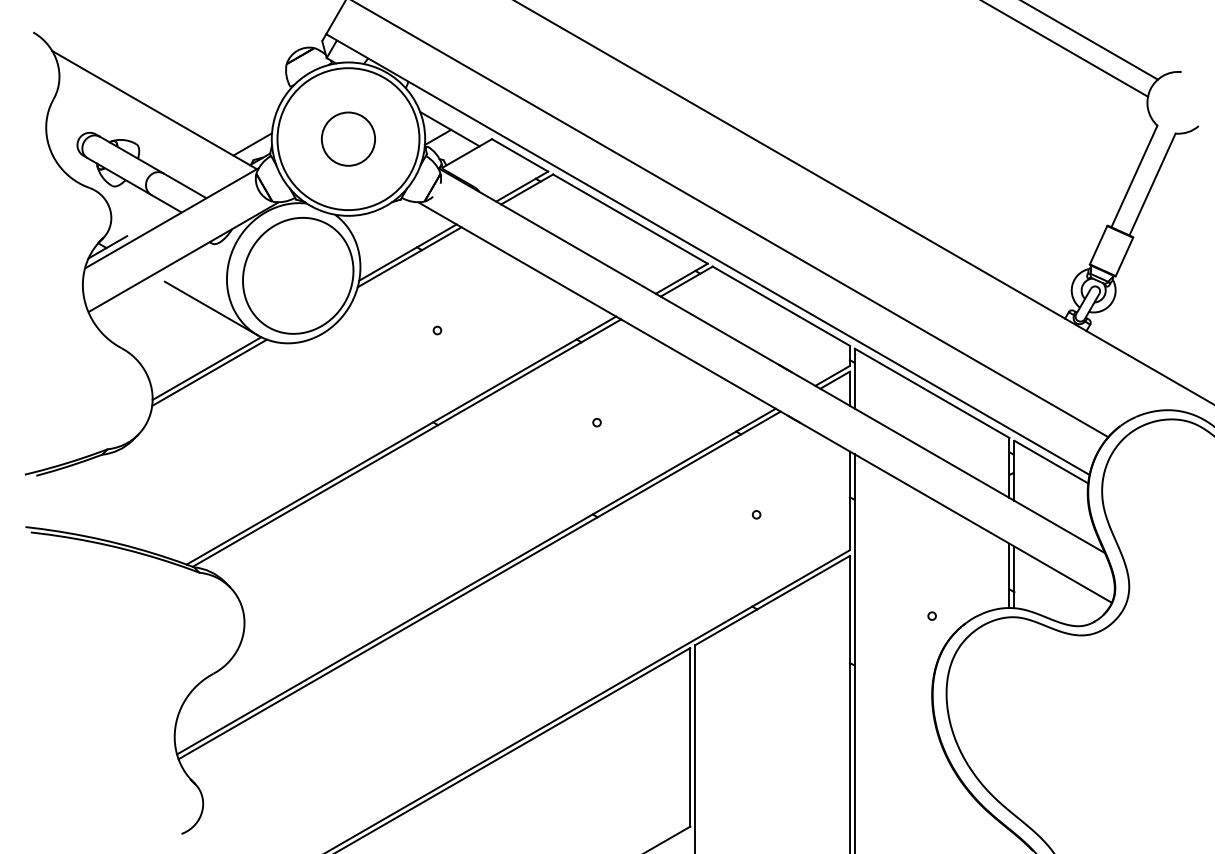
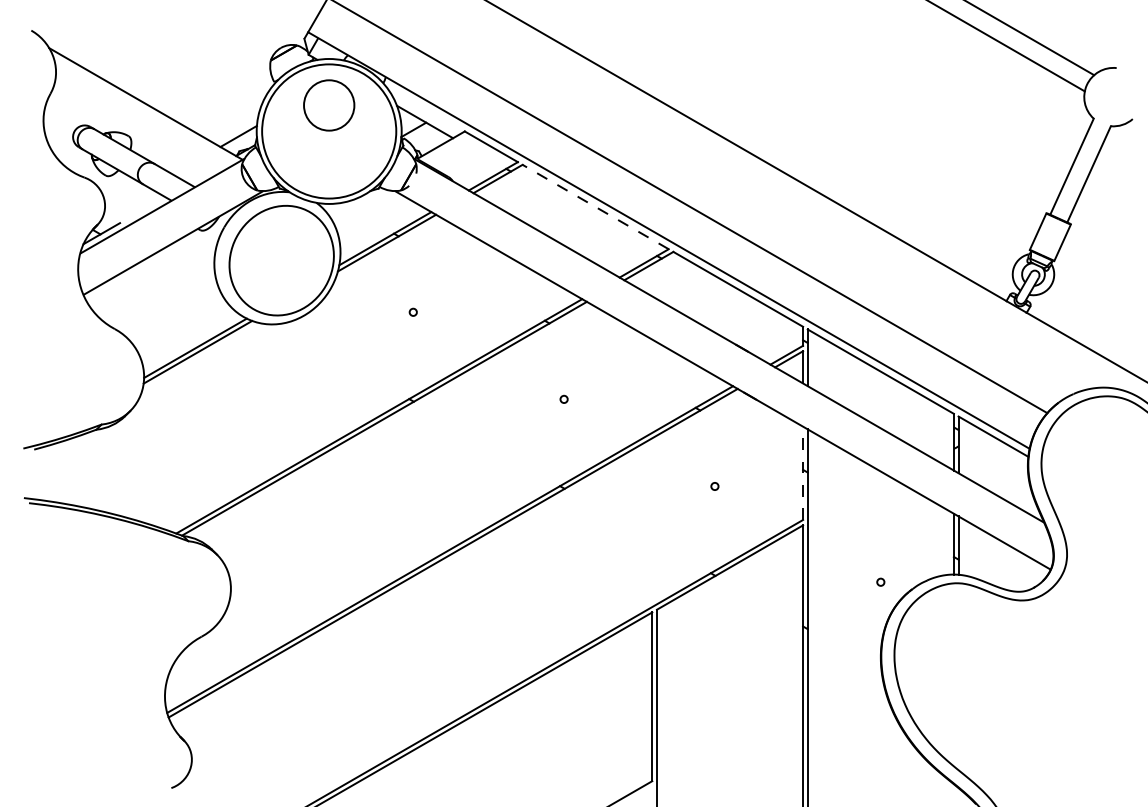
circle: (348, 139) -> (329, 105), moved
line: (630, 218) -> (595, 206), solid -> dashed
line: (211, 308) -> (199, 291), removed
line: (850, 501) -> (803, 473), solid -> dashed

